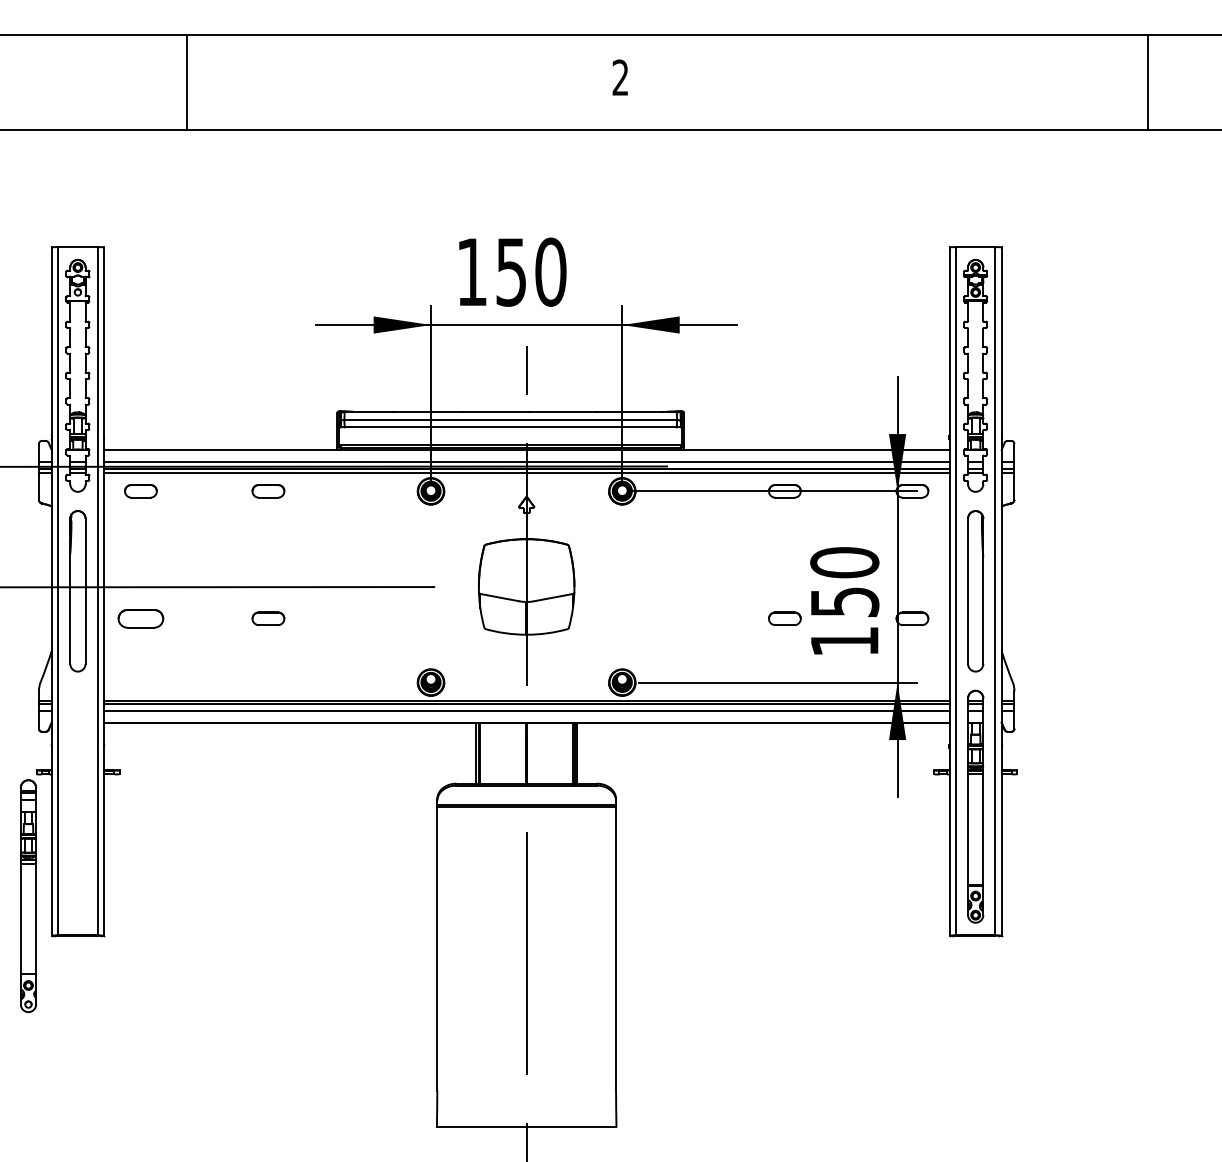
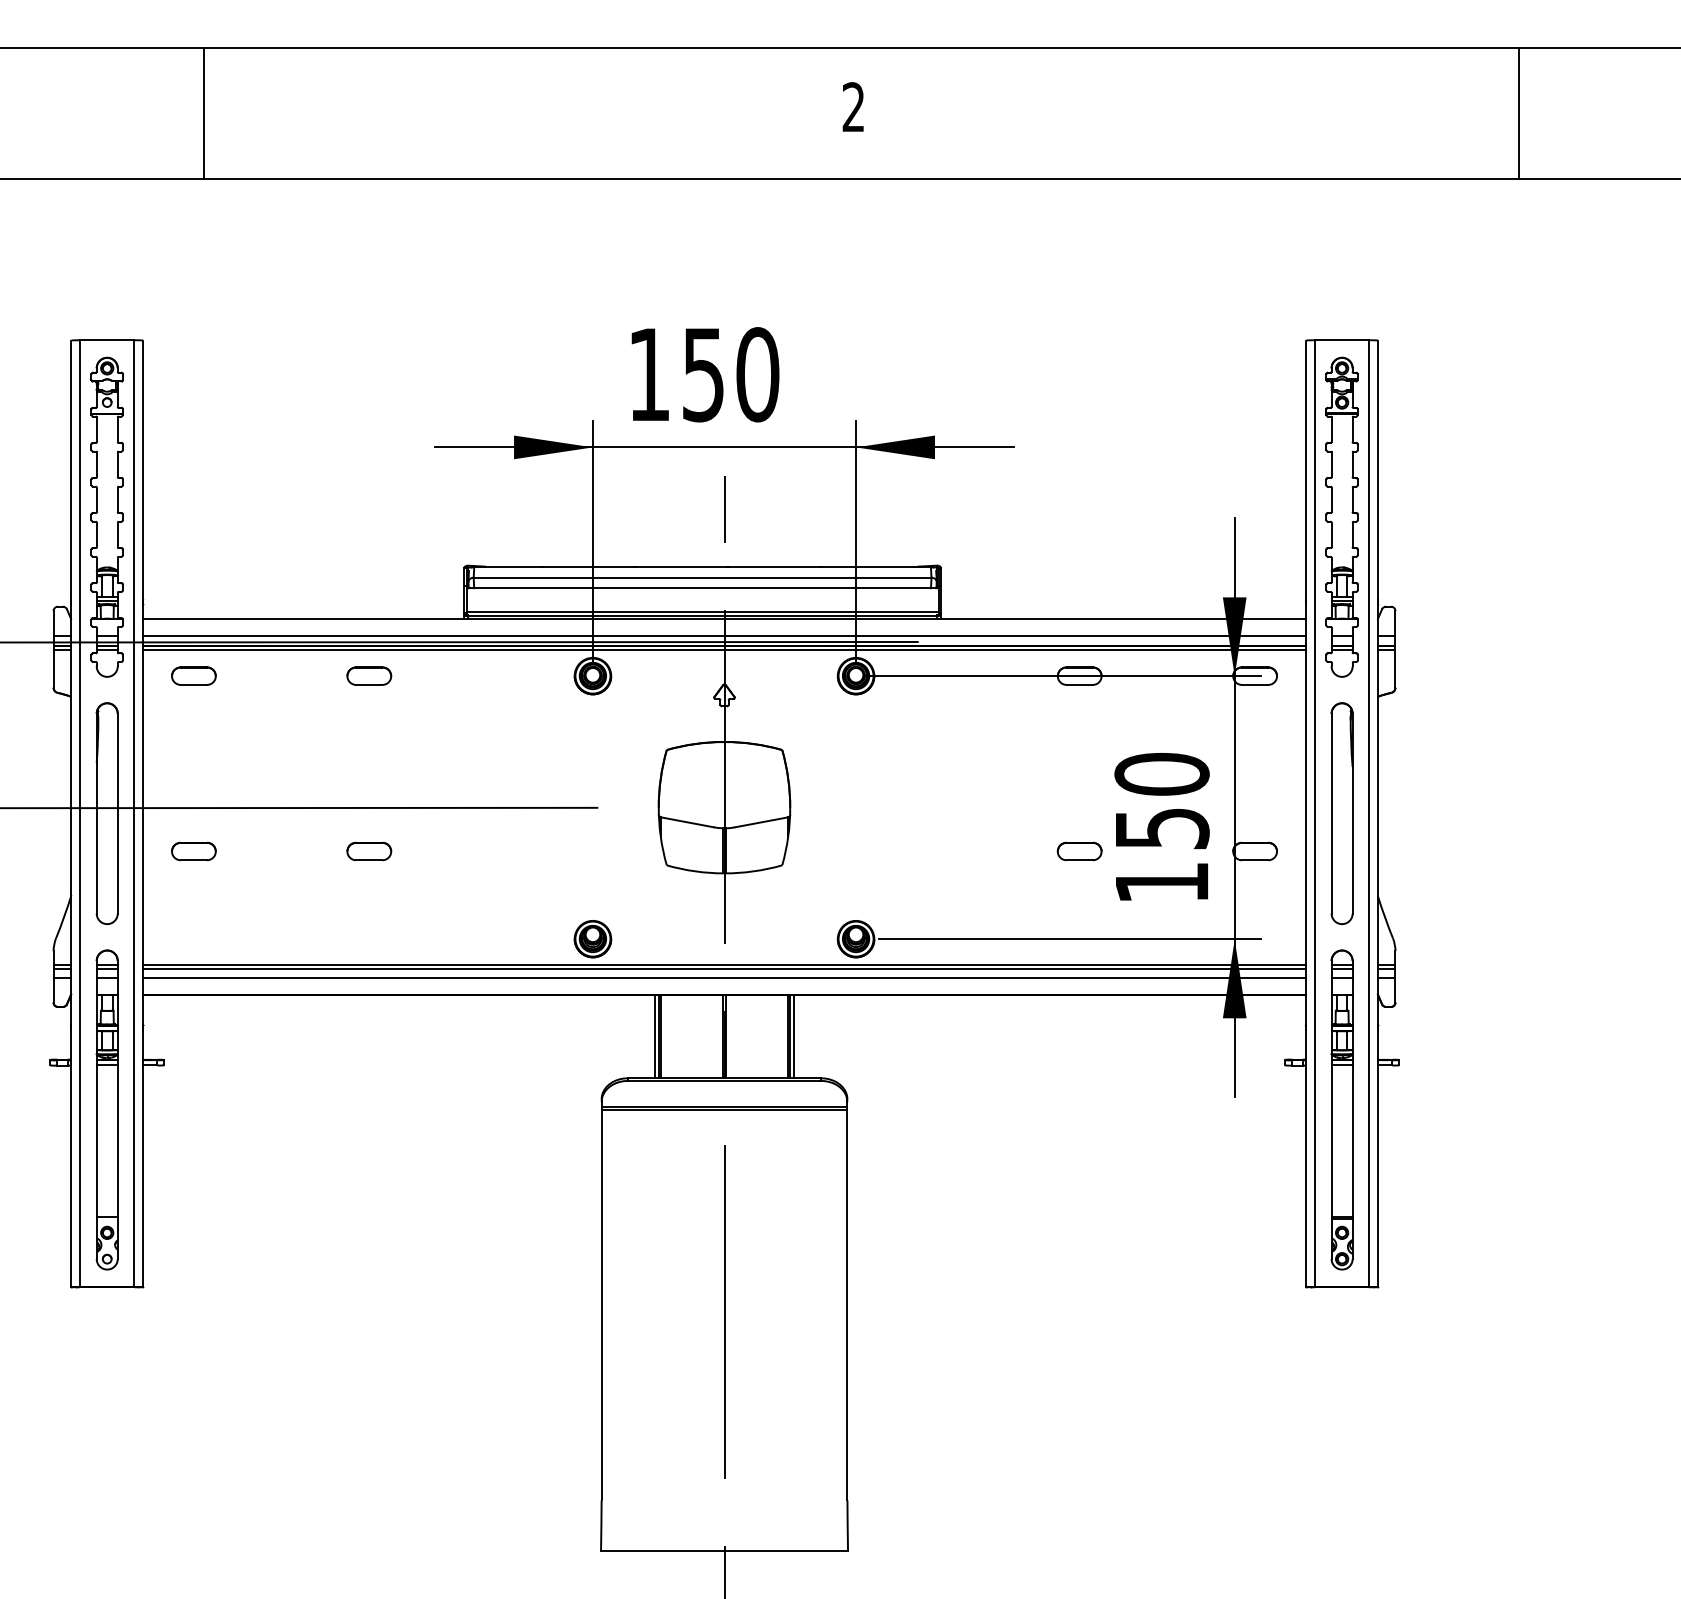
line: (187, 82) -> (203, 113), moved
line: (1148, 82) -> (1519, 113), moved
part: (140, 618) -> (193, 851), size x0.71
part: (27, 895) -> (106, 1109), moved

